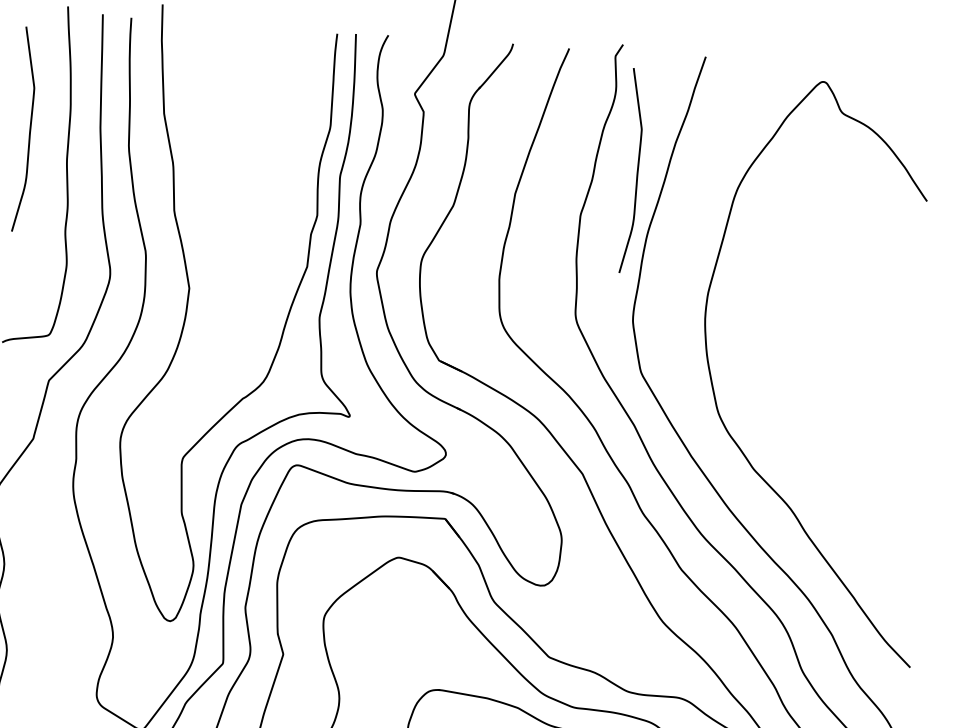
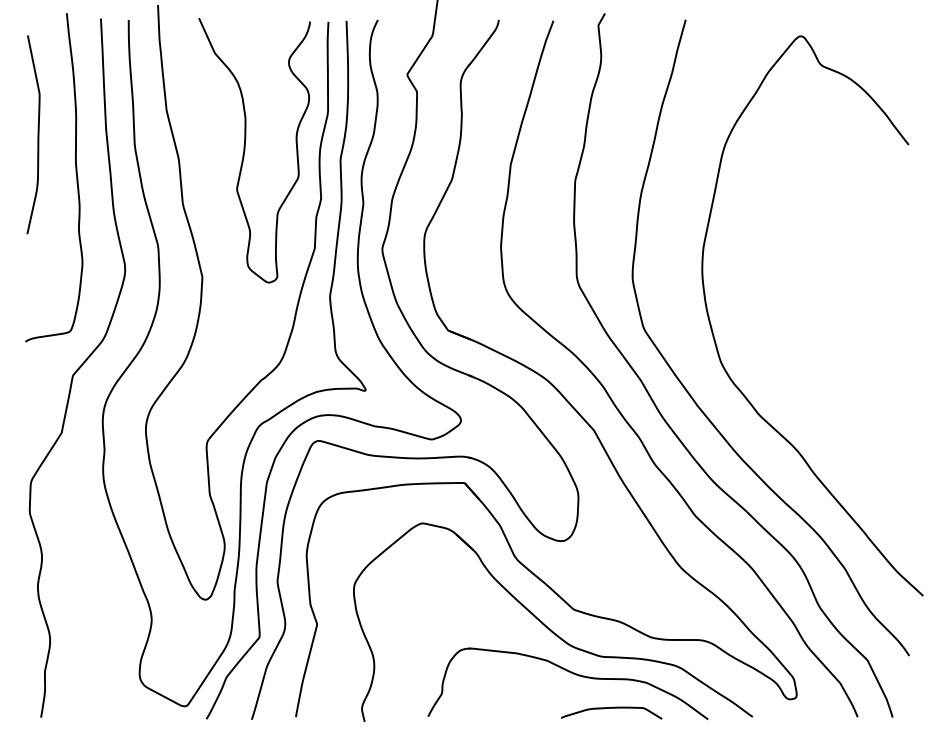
curve: (242, 160) -> (245, 150), added
curve: (636, 170) -> (626, 134), removed

